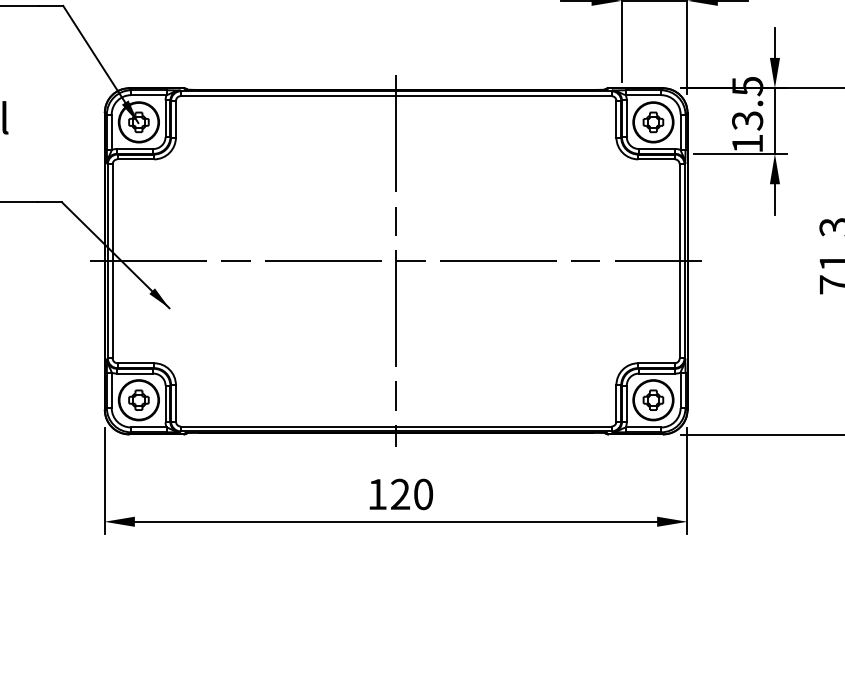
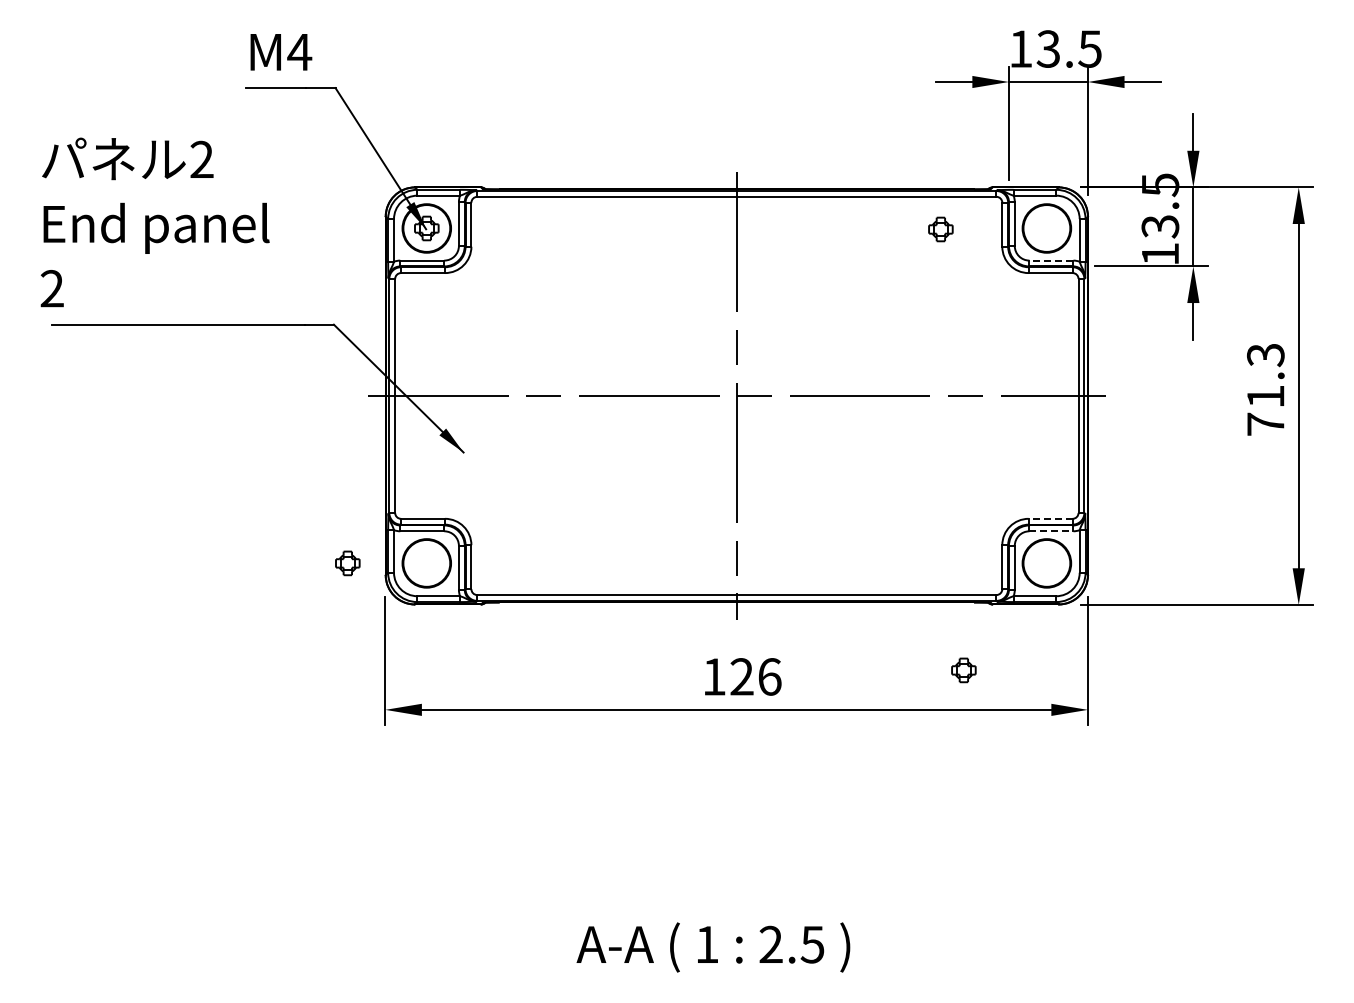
part: (653, 122) -> (940, 229), moved
line: (656, 148) -> (1050, 260), solid -> dashed
line: (656, 363) -> (1050, 518), solid -> dashed
line: (657, 373) -> (1051, 531), solid -> dashed
part: (138, 400) -> (347, 563), moved
part: (653, 400) -> (963, 670), moved
text: (423, 494) -> (769, 676), 120 -> 126

